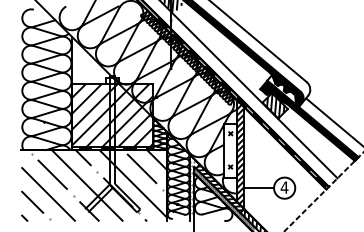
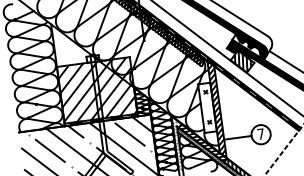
text: (284, 187) -> (260, 134), 4 -> 7

